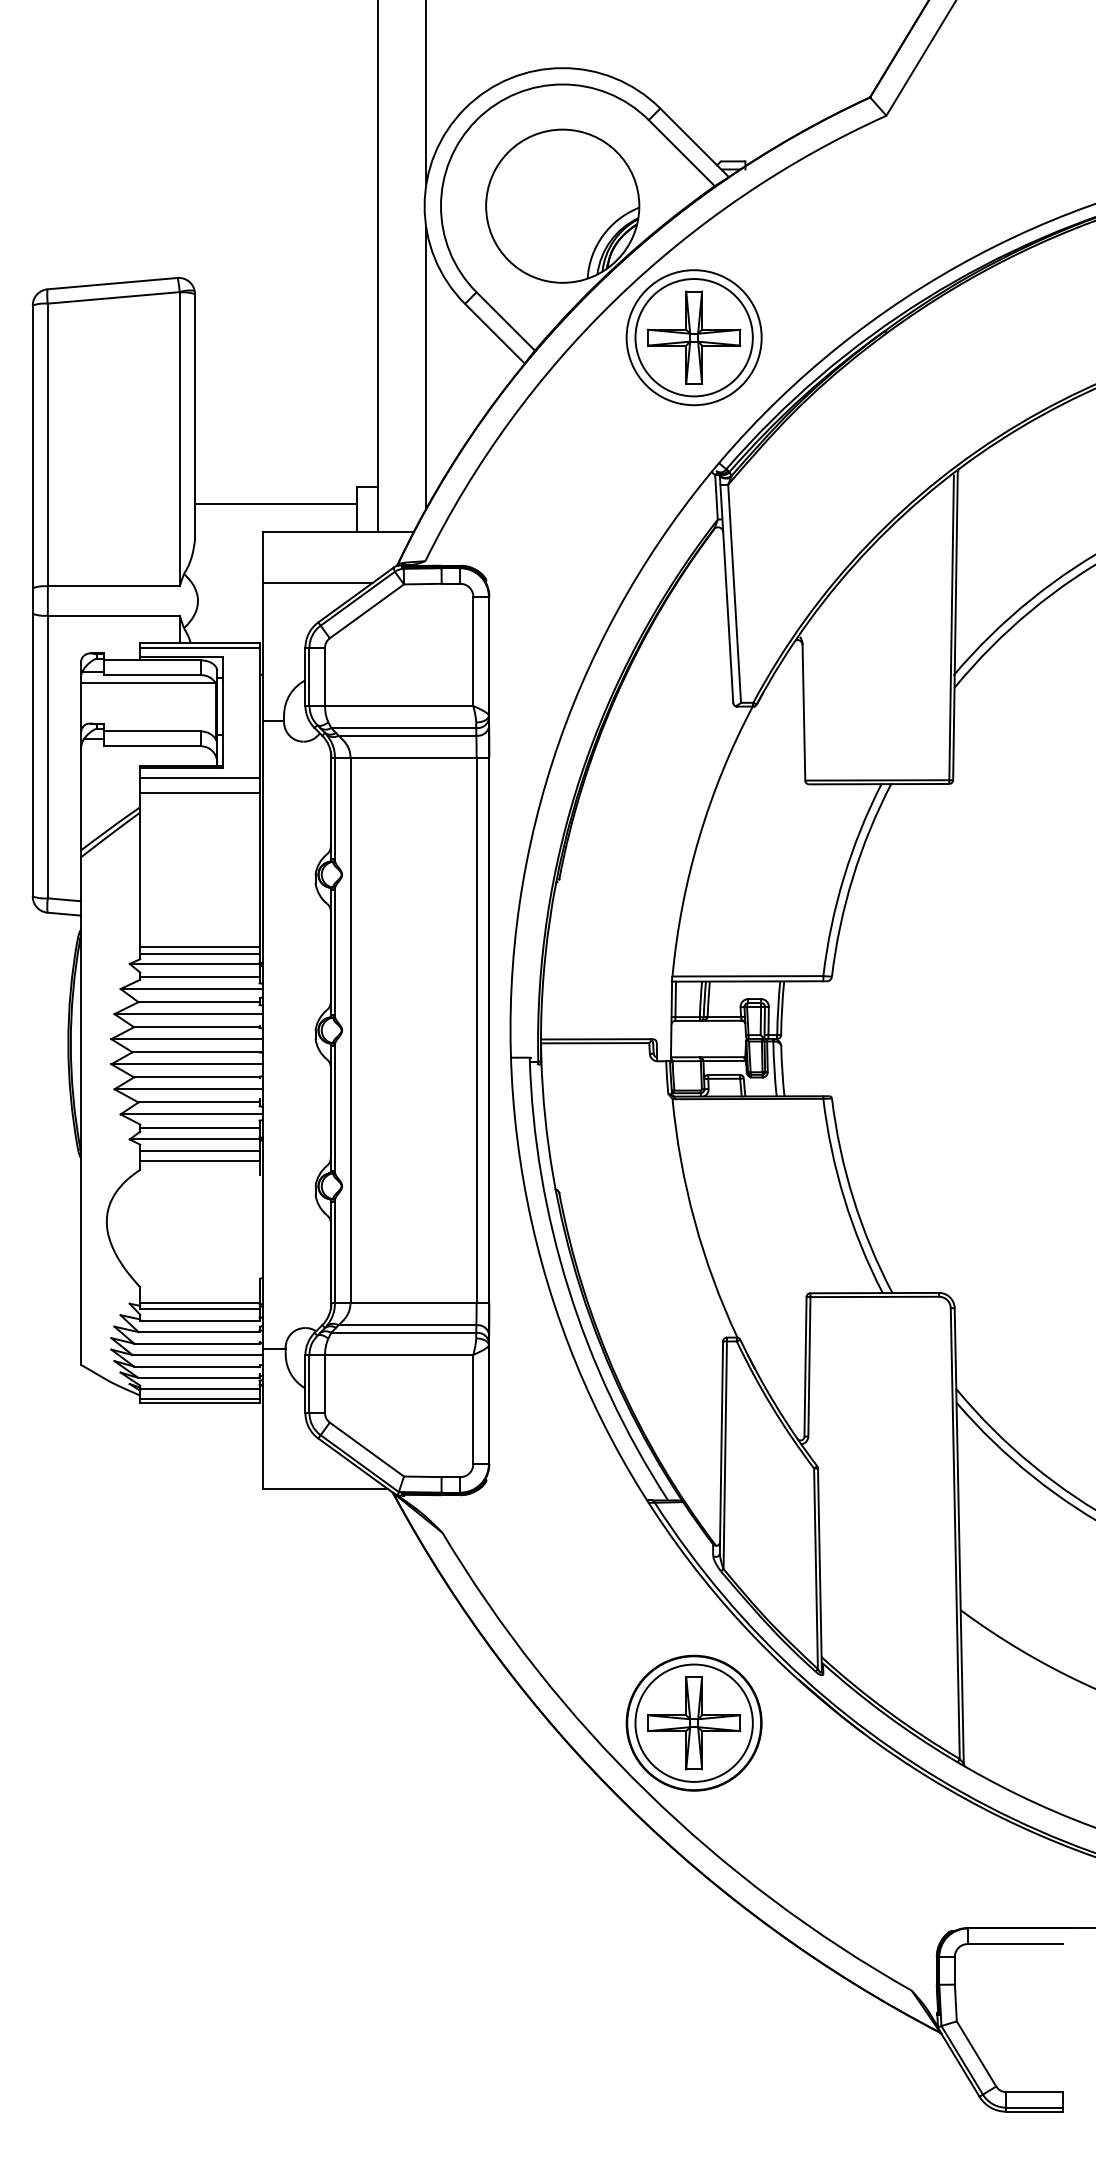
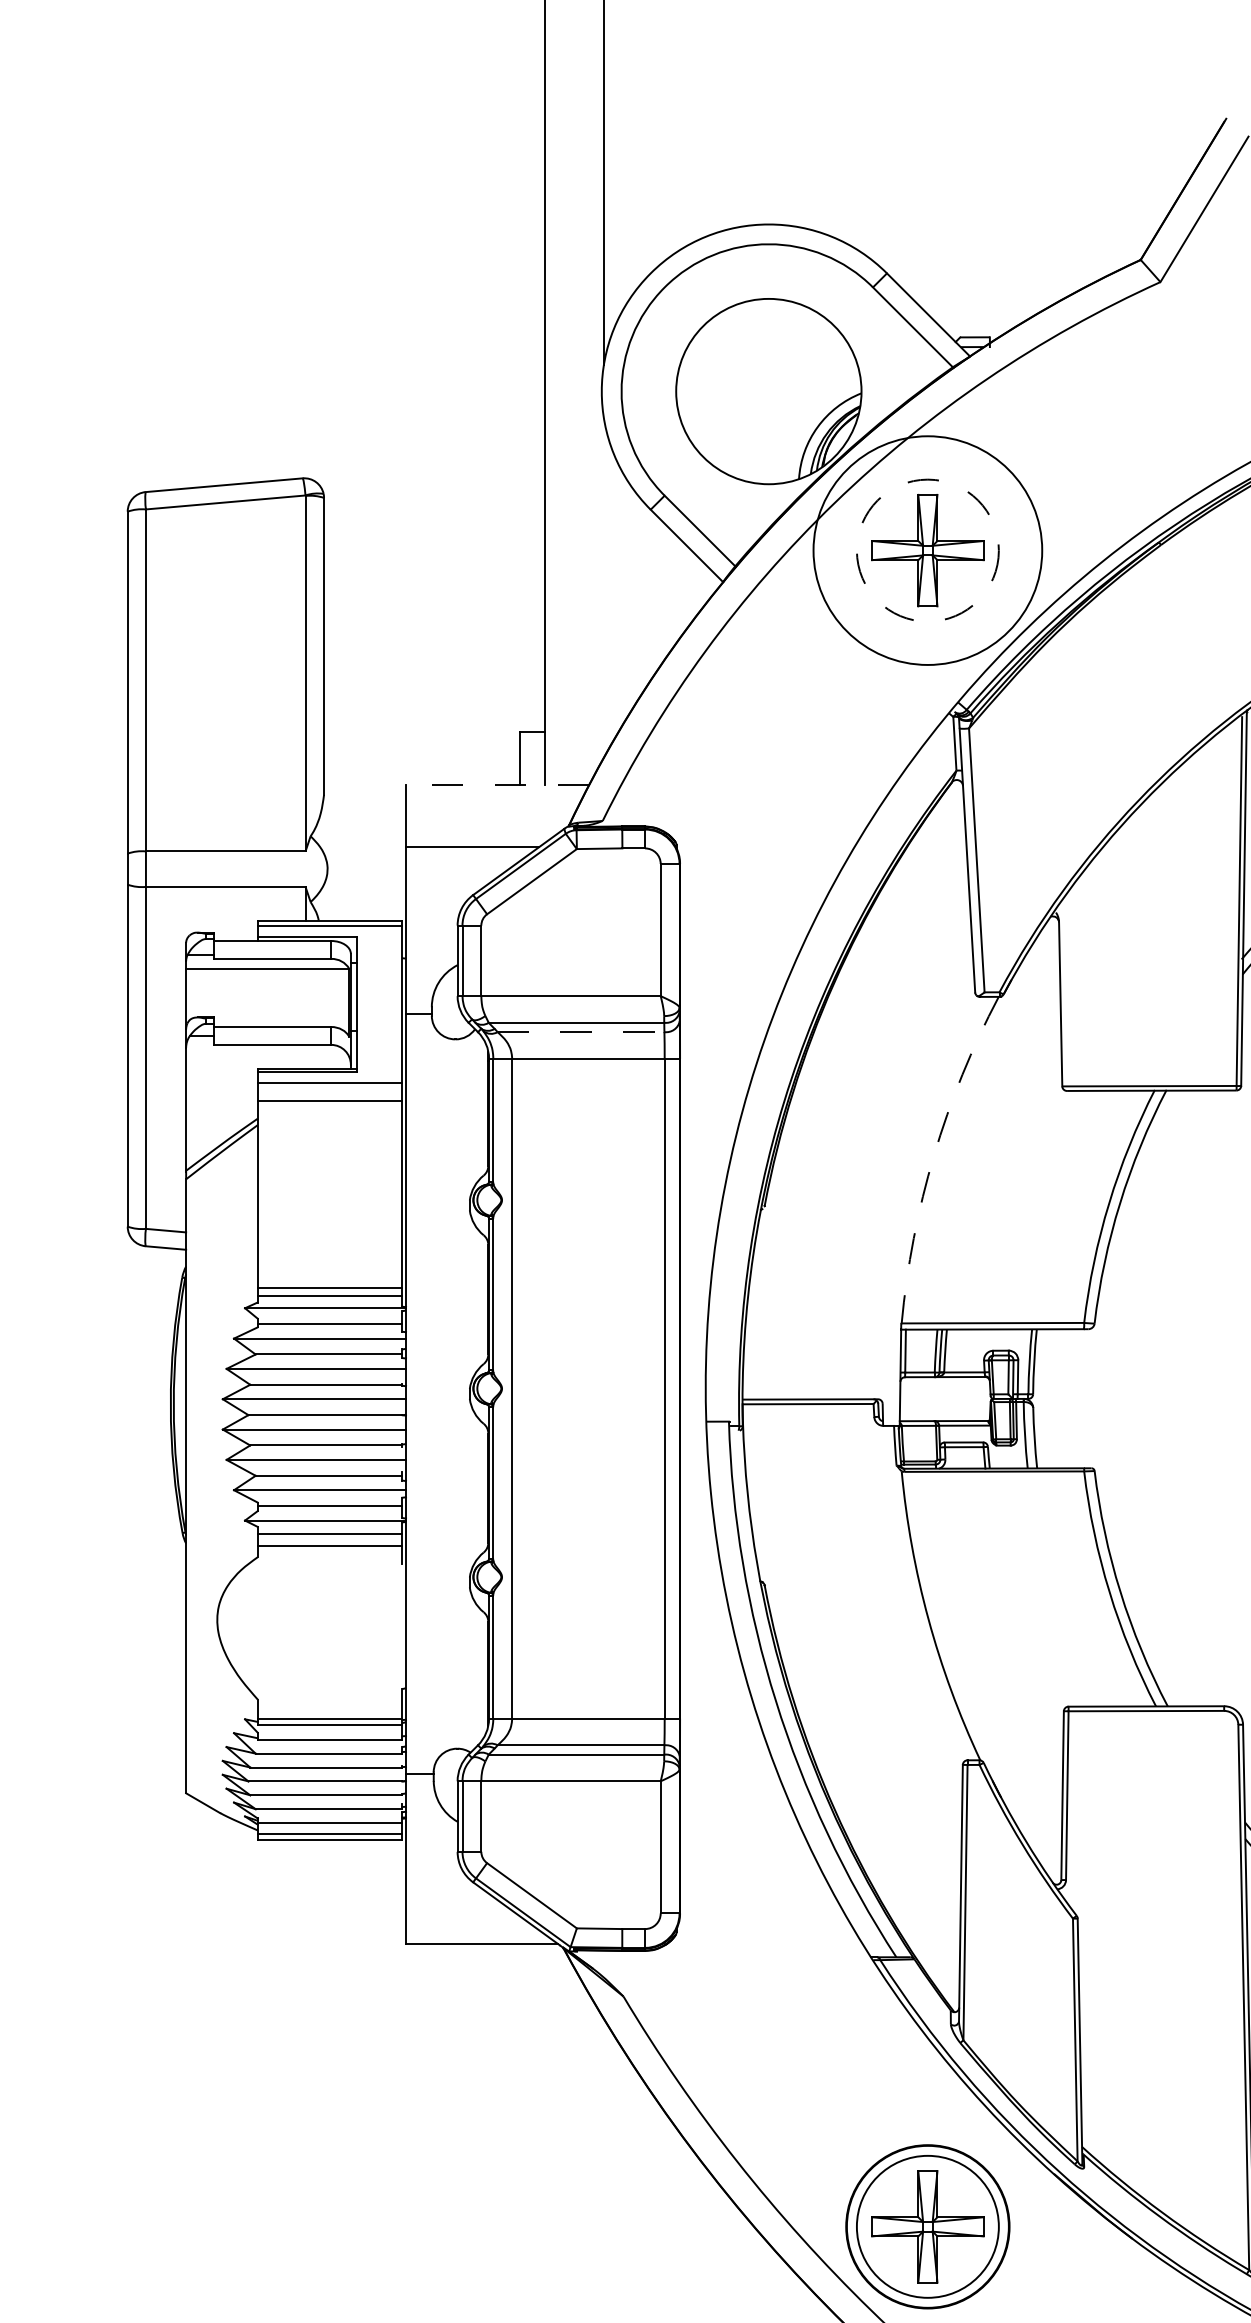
circle: (693, 337) -> (927, 550), size x1.4
circle: (693, 337) -> (927, 550), solid -> dashed
line: (426, 368) -> (604, 587), removed
line: (276, 503) -> (422, 751), removed
line: (338, 531) -> (497, 785), solid -> dashed
line: (407, 735) -> (581, 1031), solid -> dashed
arc: (699, 837) -> (934, 1155), solid -> dashed

